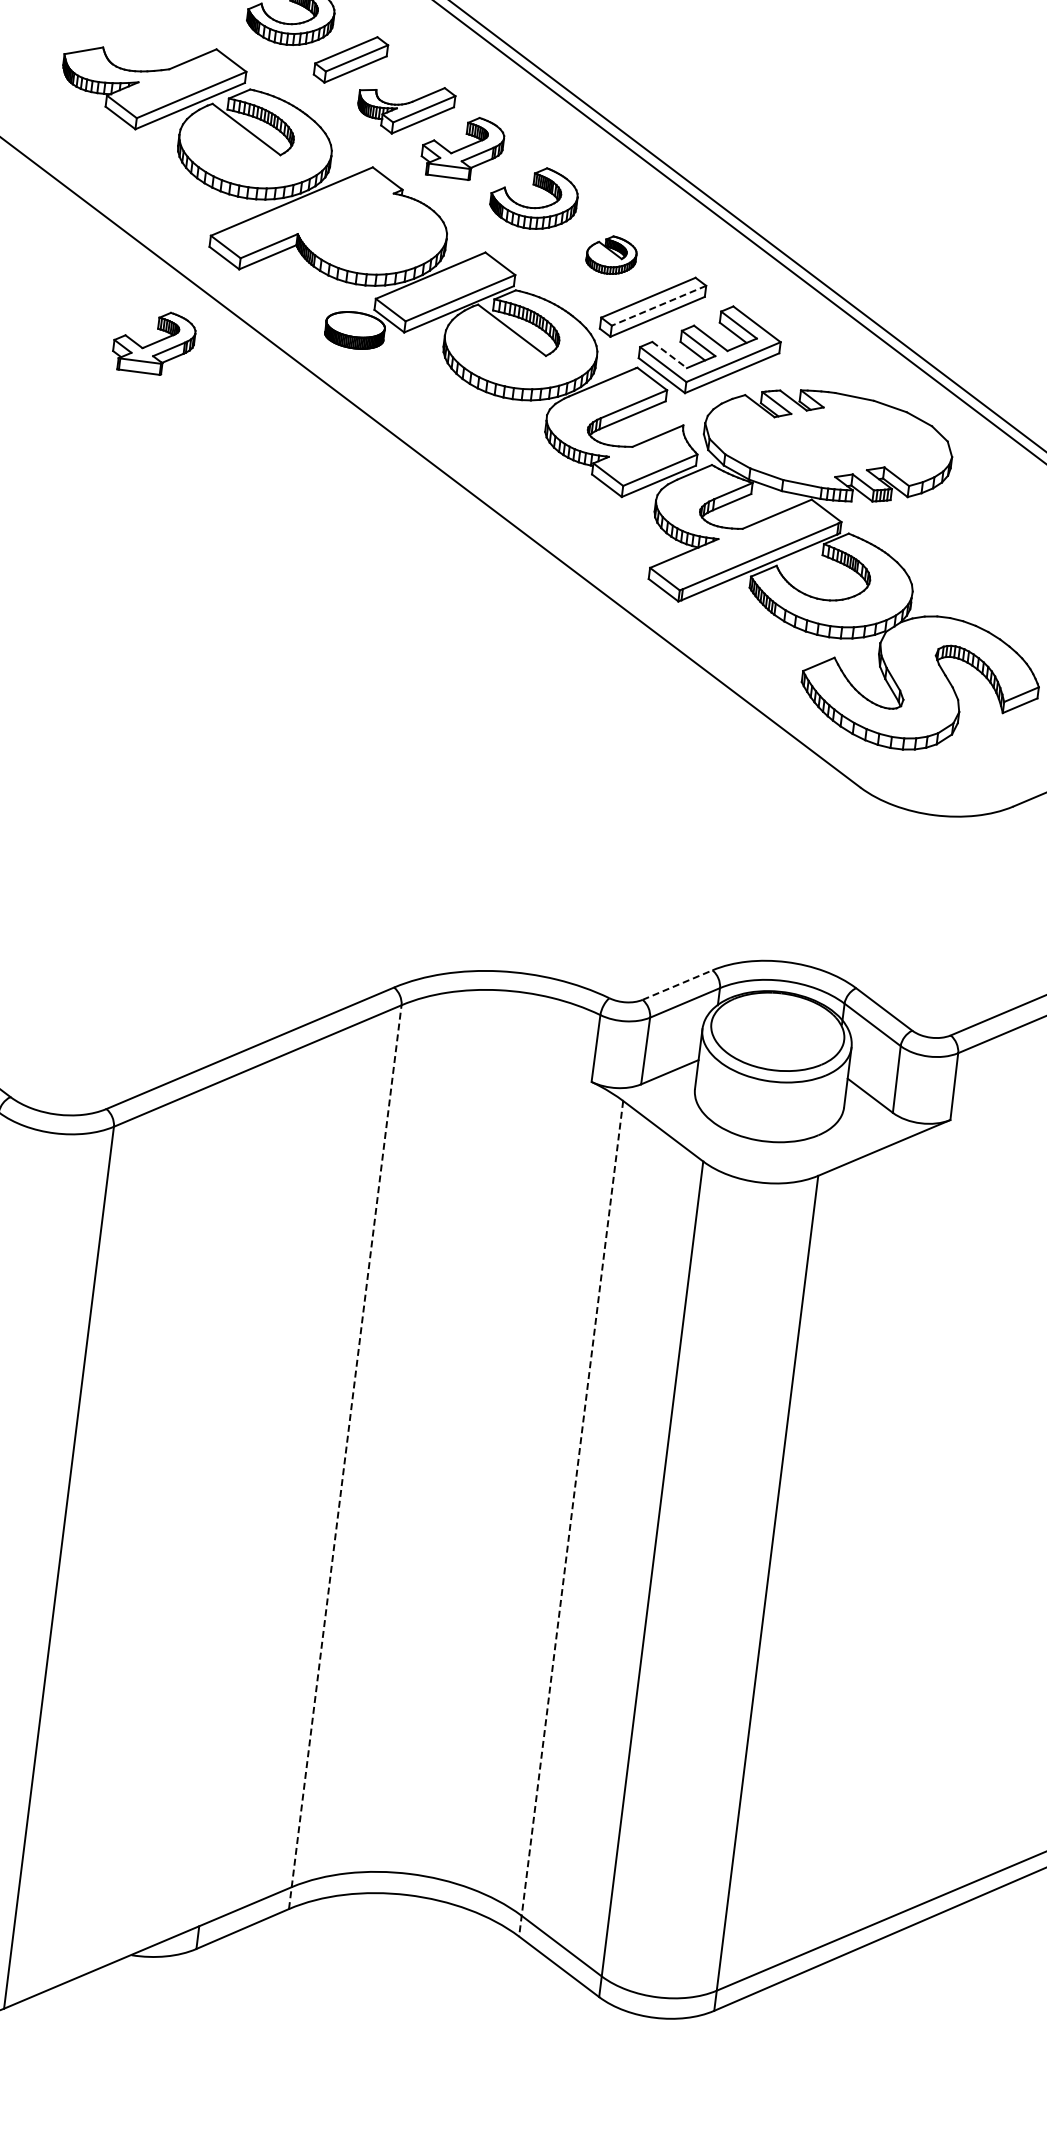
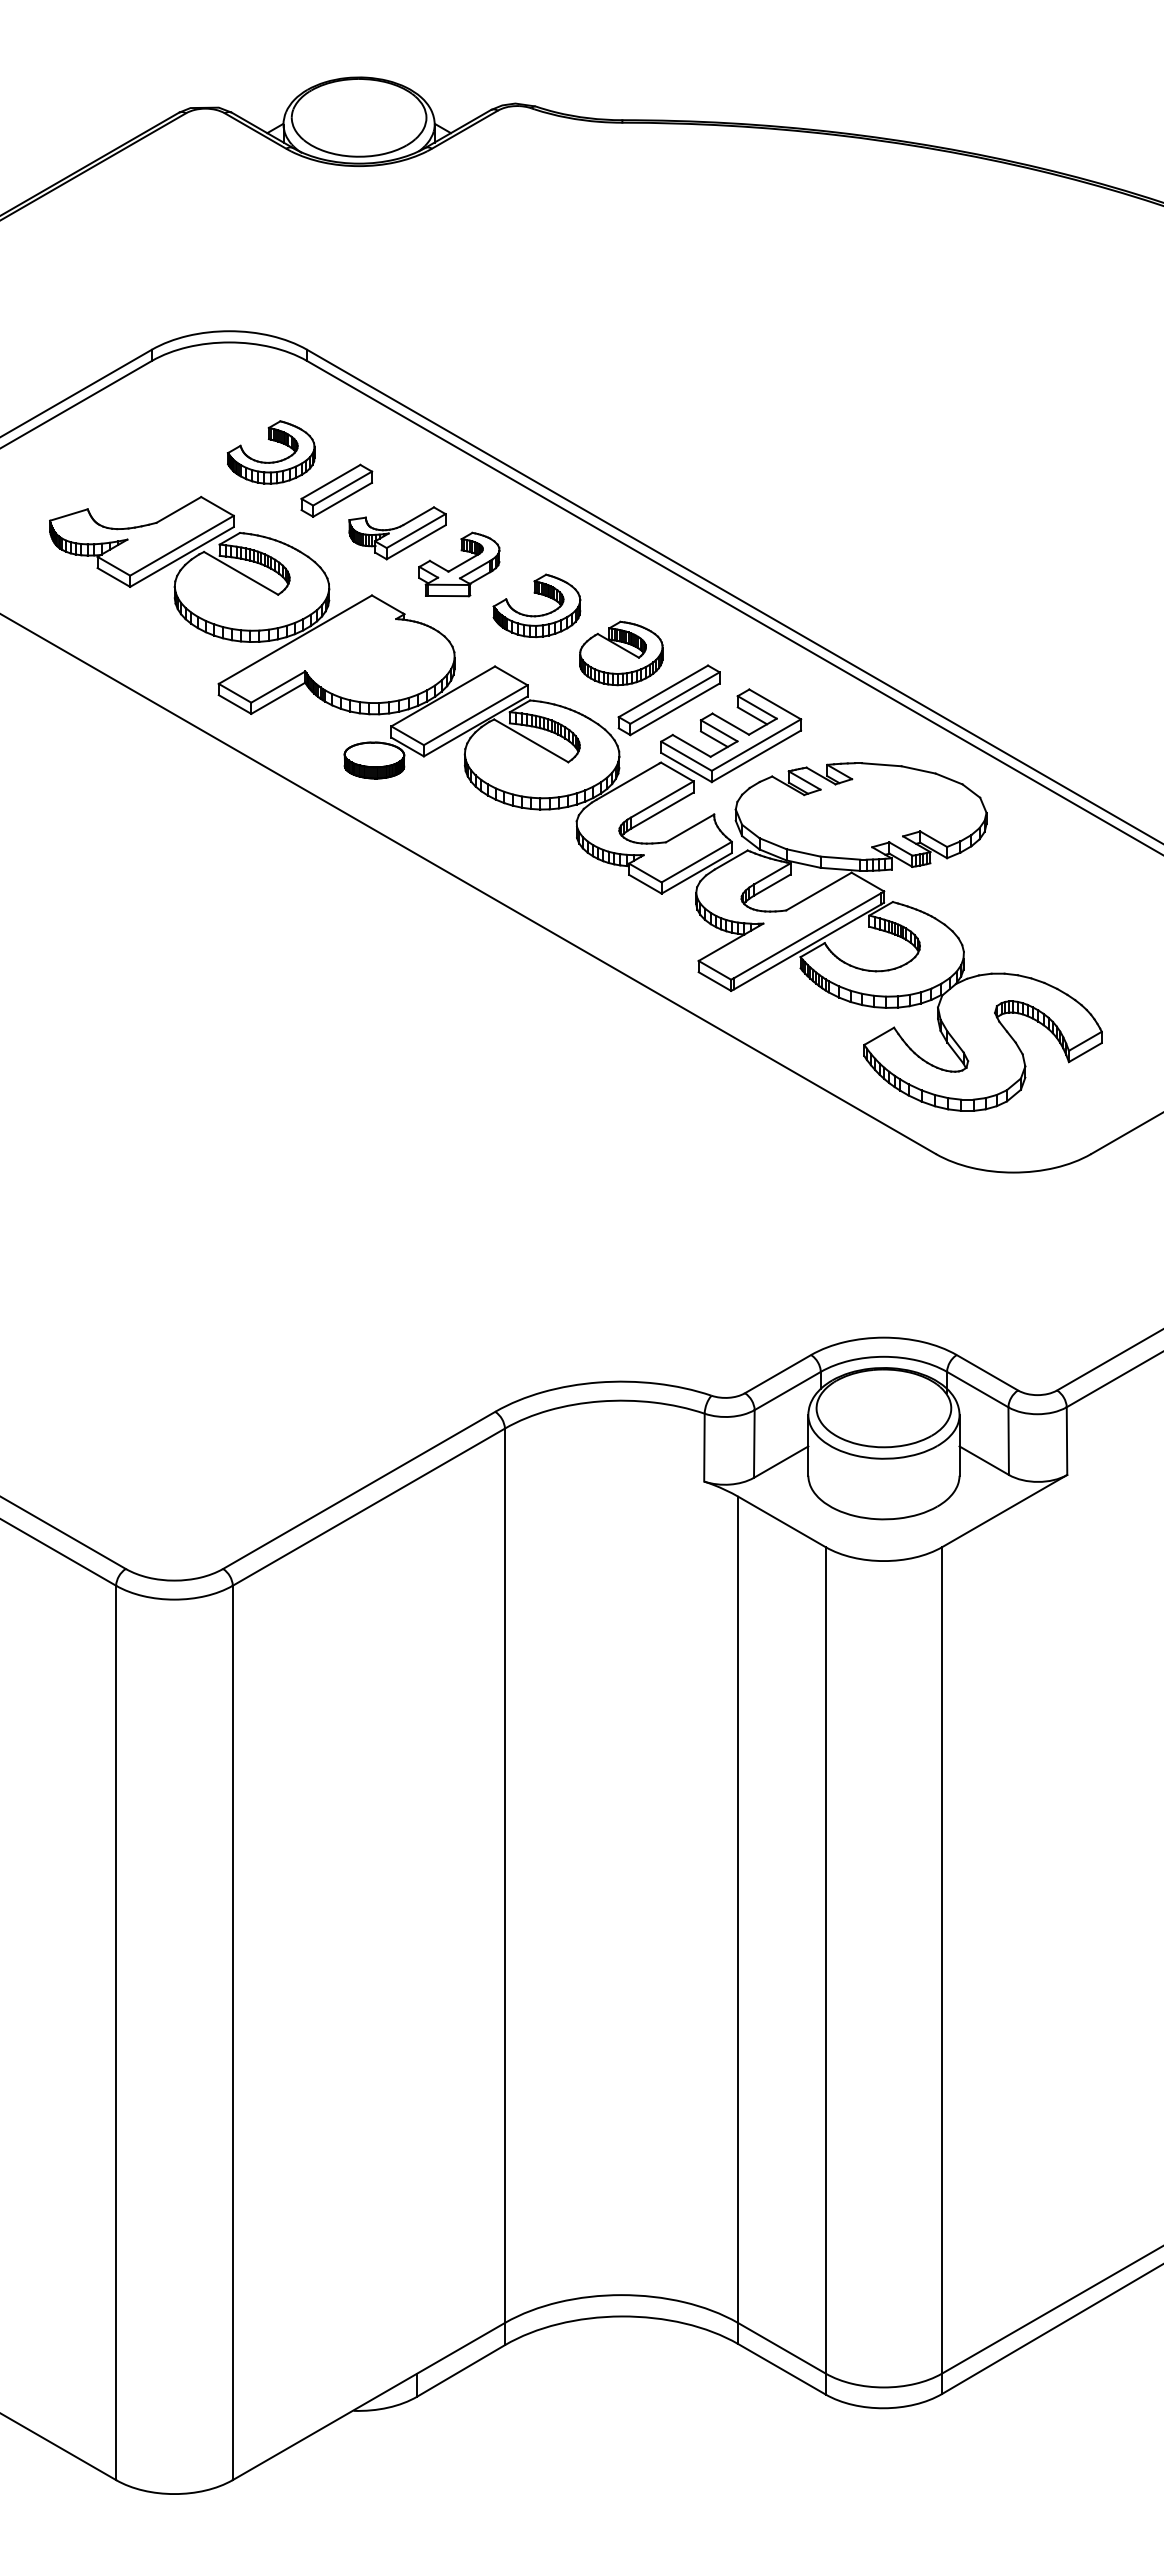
part: (611, 255) -> (621, 653), size x1.67
line: (659, 306) -> (675, 698), dashed -> solid
part: (154, 342) -> (175, 797), removed
line: (669, 354) -> (691, 745), dashed -> solid
line: (678, 984) -> (778, 1373), dashed -> solid
line: (344, 1456) -> (504, 1886), dashed -> solid
line: (571, 1518) -> (738, 1920), dashed -> solid

